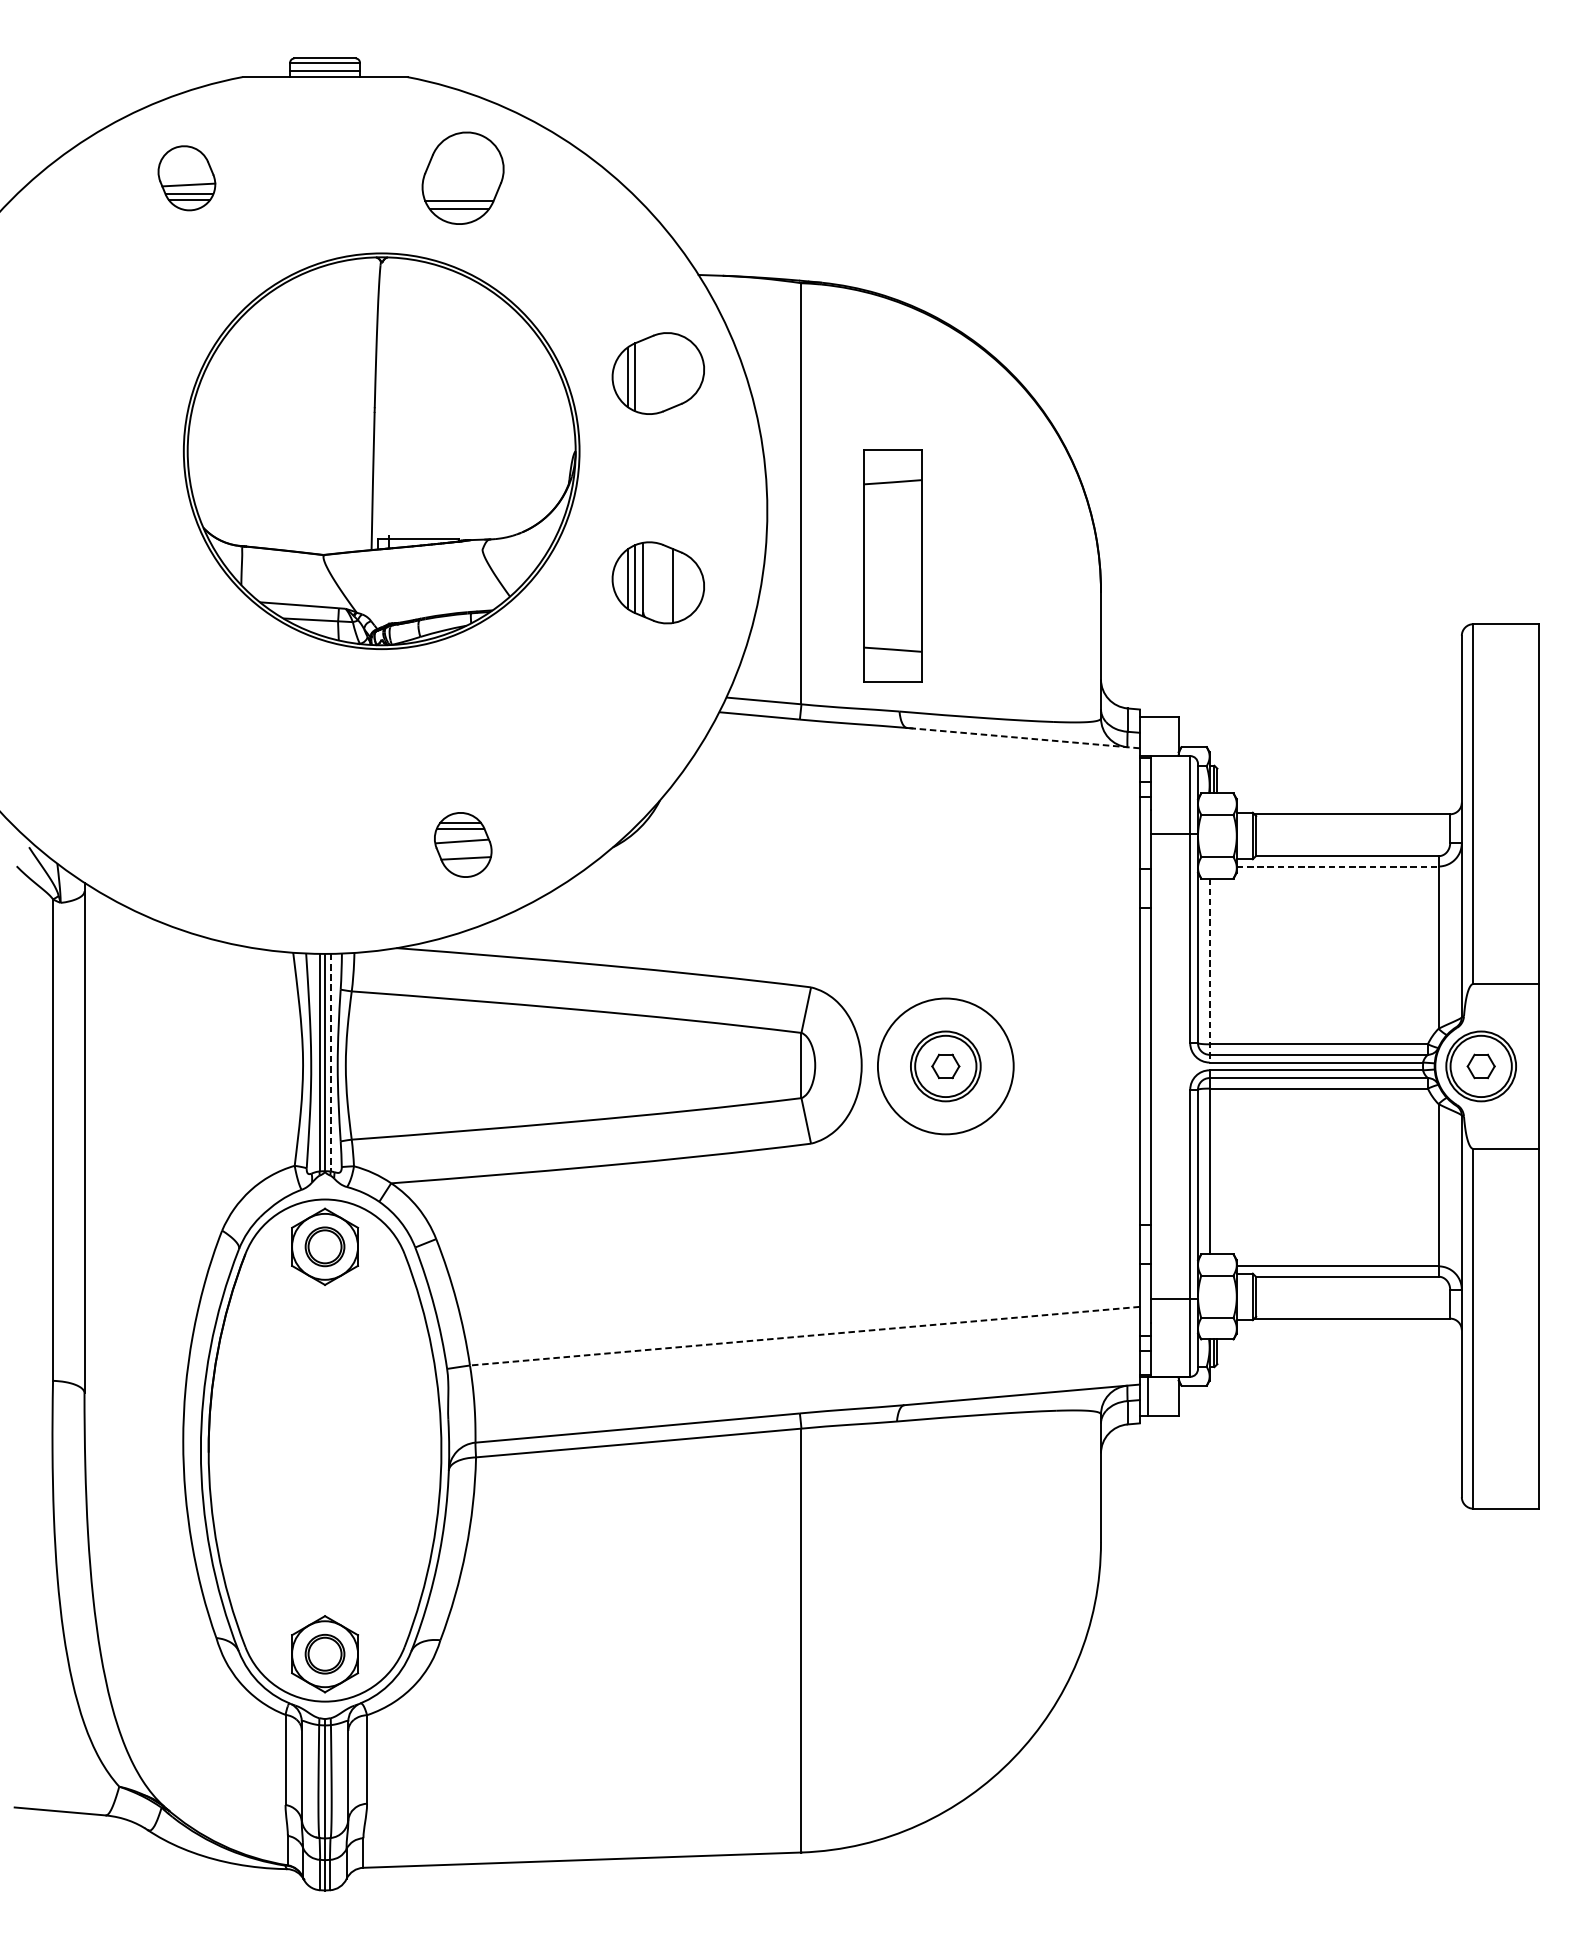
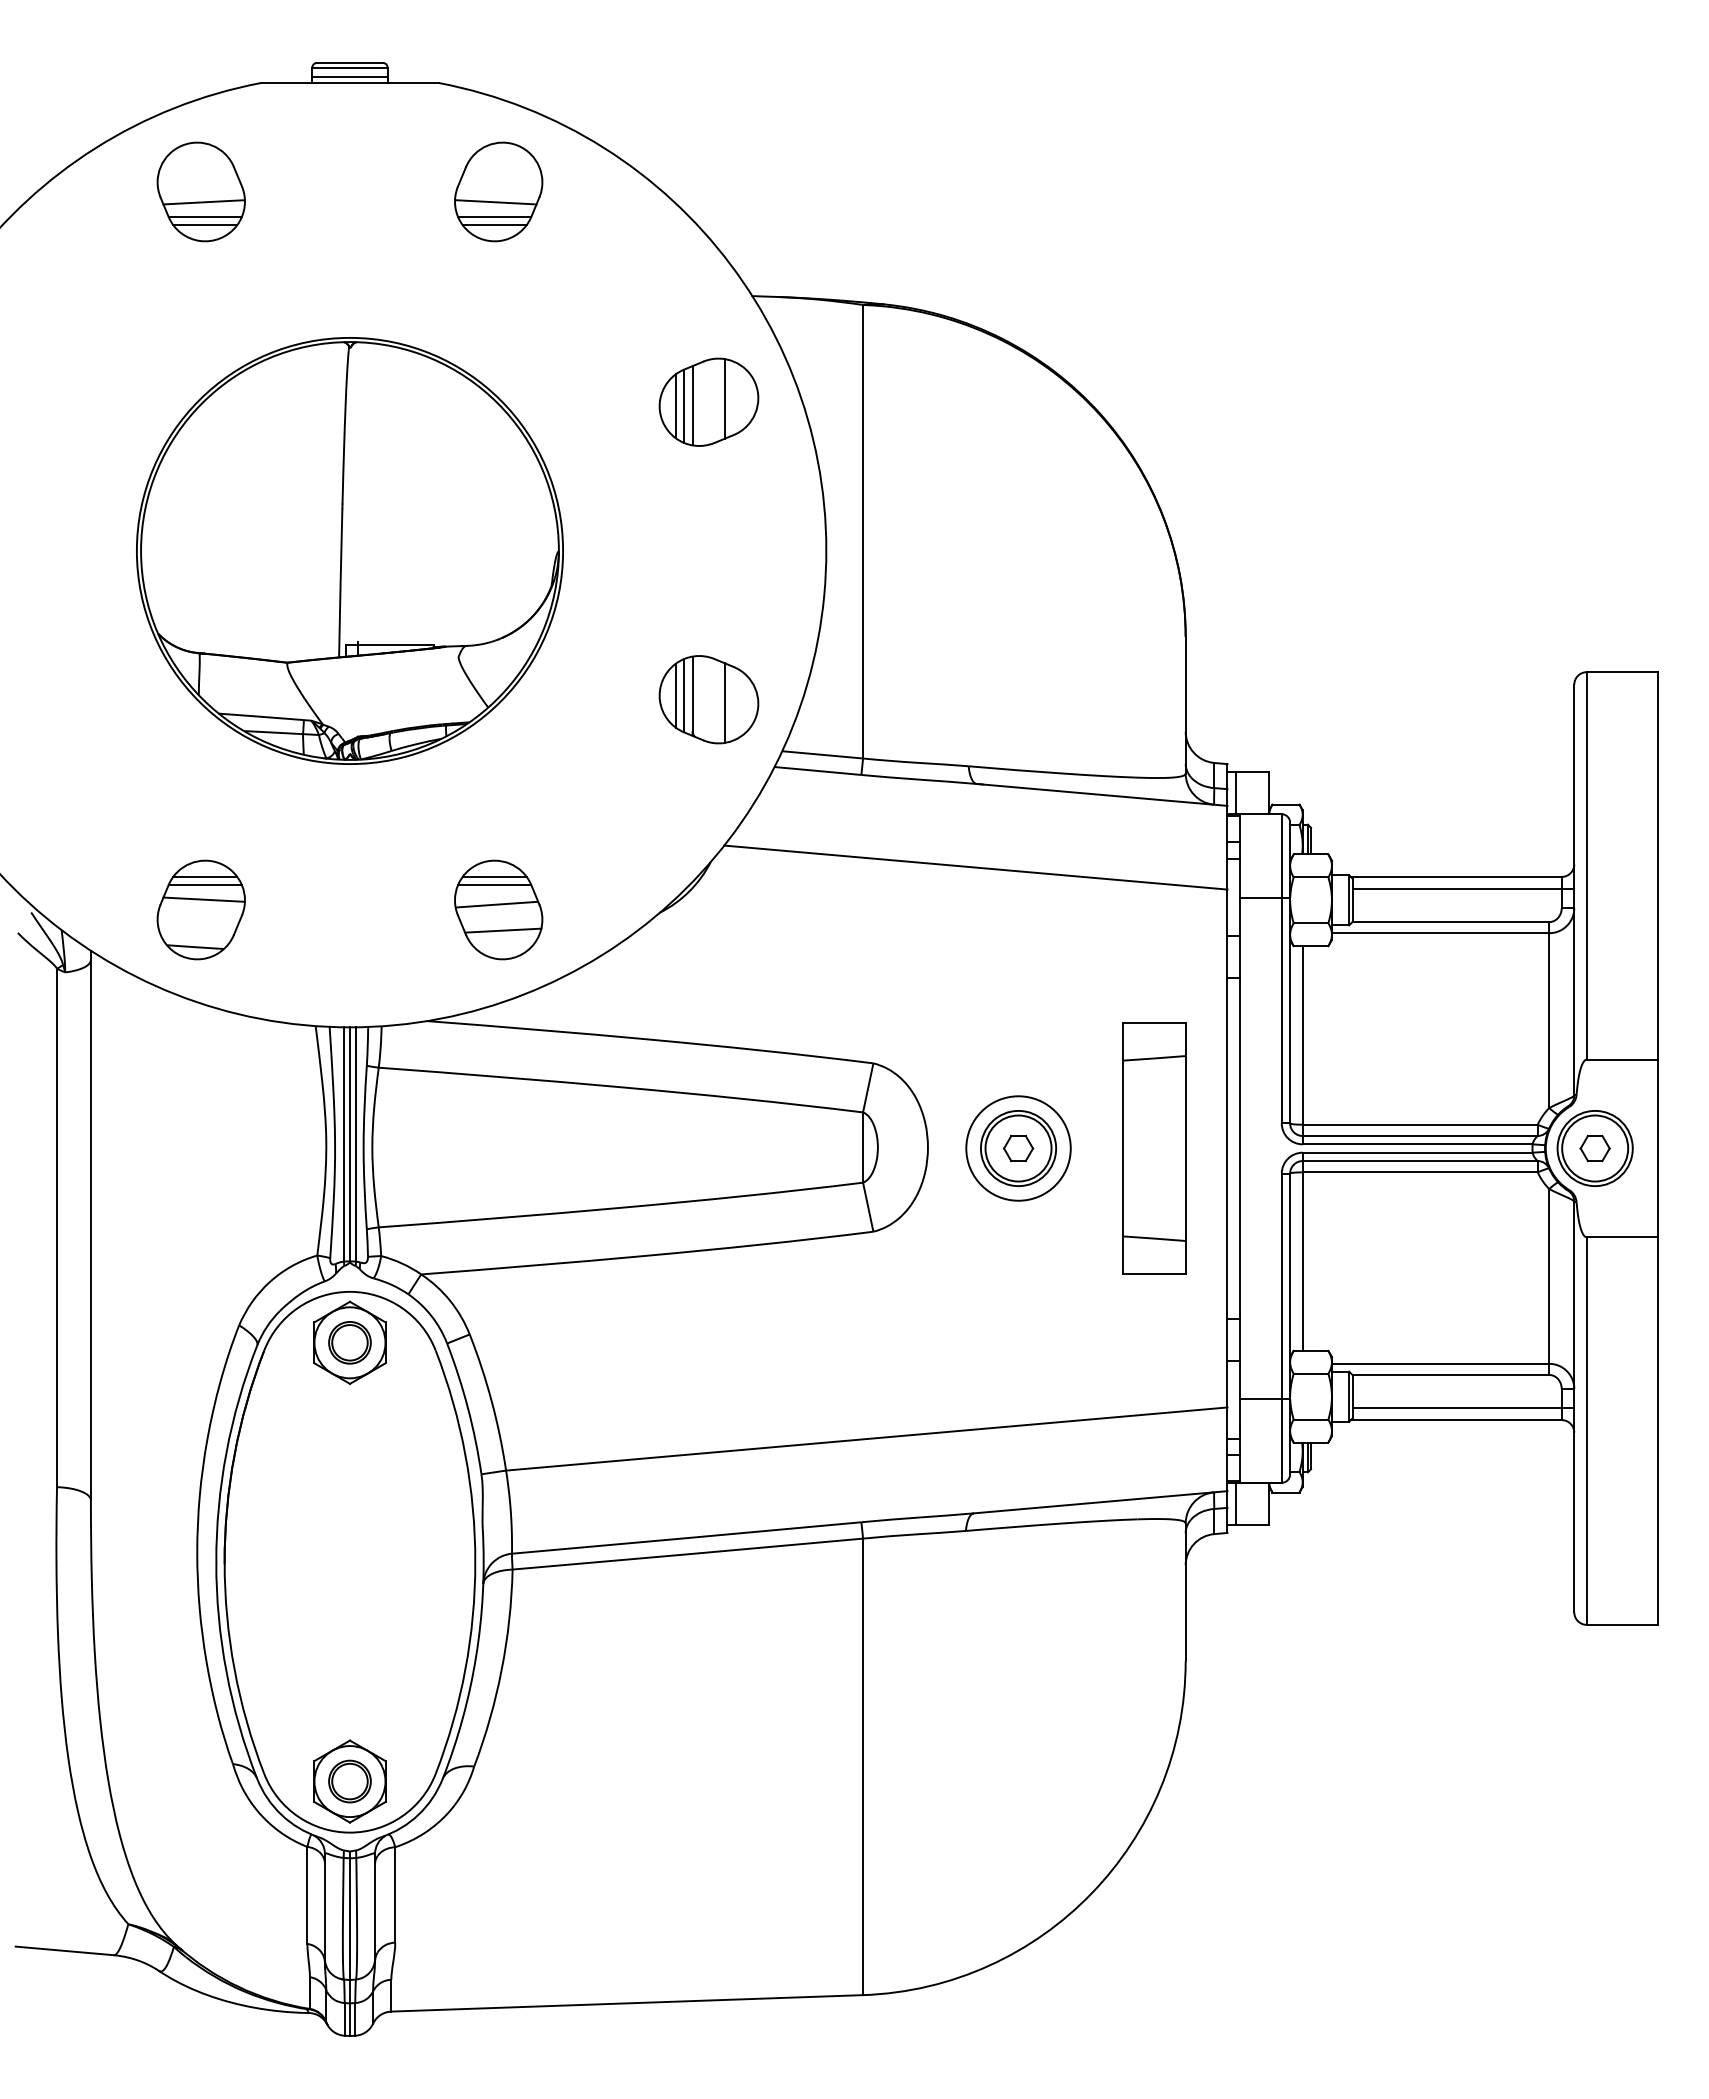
part: (186, 177) -> (200, 191), size x1.43
line: (460, 188) -> (495, 202), added
line: (672, 370) -> (724, 398), added
line: (643, 376) -> (692, 405), added
part: (381, 450) -> (349, 550), moved
part: (892, 565) -> (1154, 1148), moved
part: (657, 582) -> (708, 699), moved
line: (1147, 736) -> (1235, 793), added
line: (1023, 737) -> (1102, 794), dashed -> solid
line: (905, 805) -> (975, 867), added
line: (1358, 825) -> (1463, 889), added
part: (186, 844) -> (200, 909), added
part: (462, 844) -> (498, 909), size x1.43
line: (1337, 866) -> (1440, 933), dashed -> solid
line: (1209, 970) -> (1302, 1045), dashed -> solid
line: (331, 1062) -> (356, 1144), dashed -> solid
circle: (945, 1066) -> (1018, 1148), size x0.71
line: (1358, 1306) -> (1463, 1407), added
line: (804, 1336) -> (866, 1439), dashed -> solid

